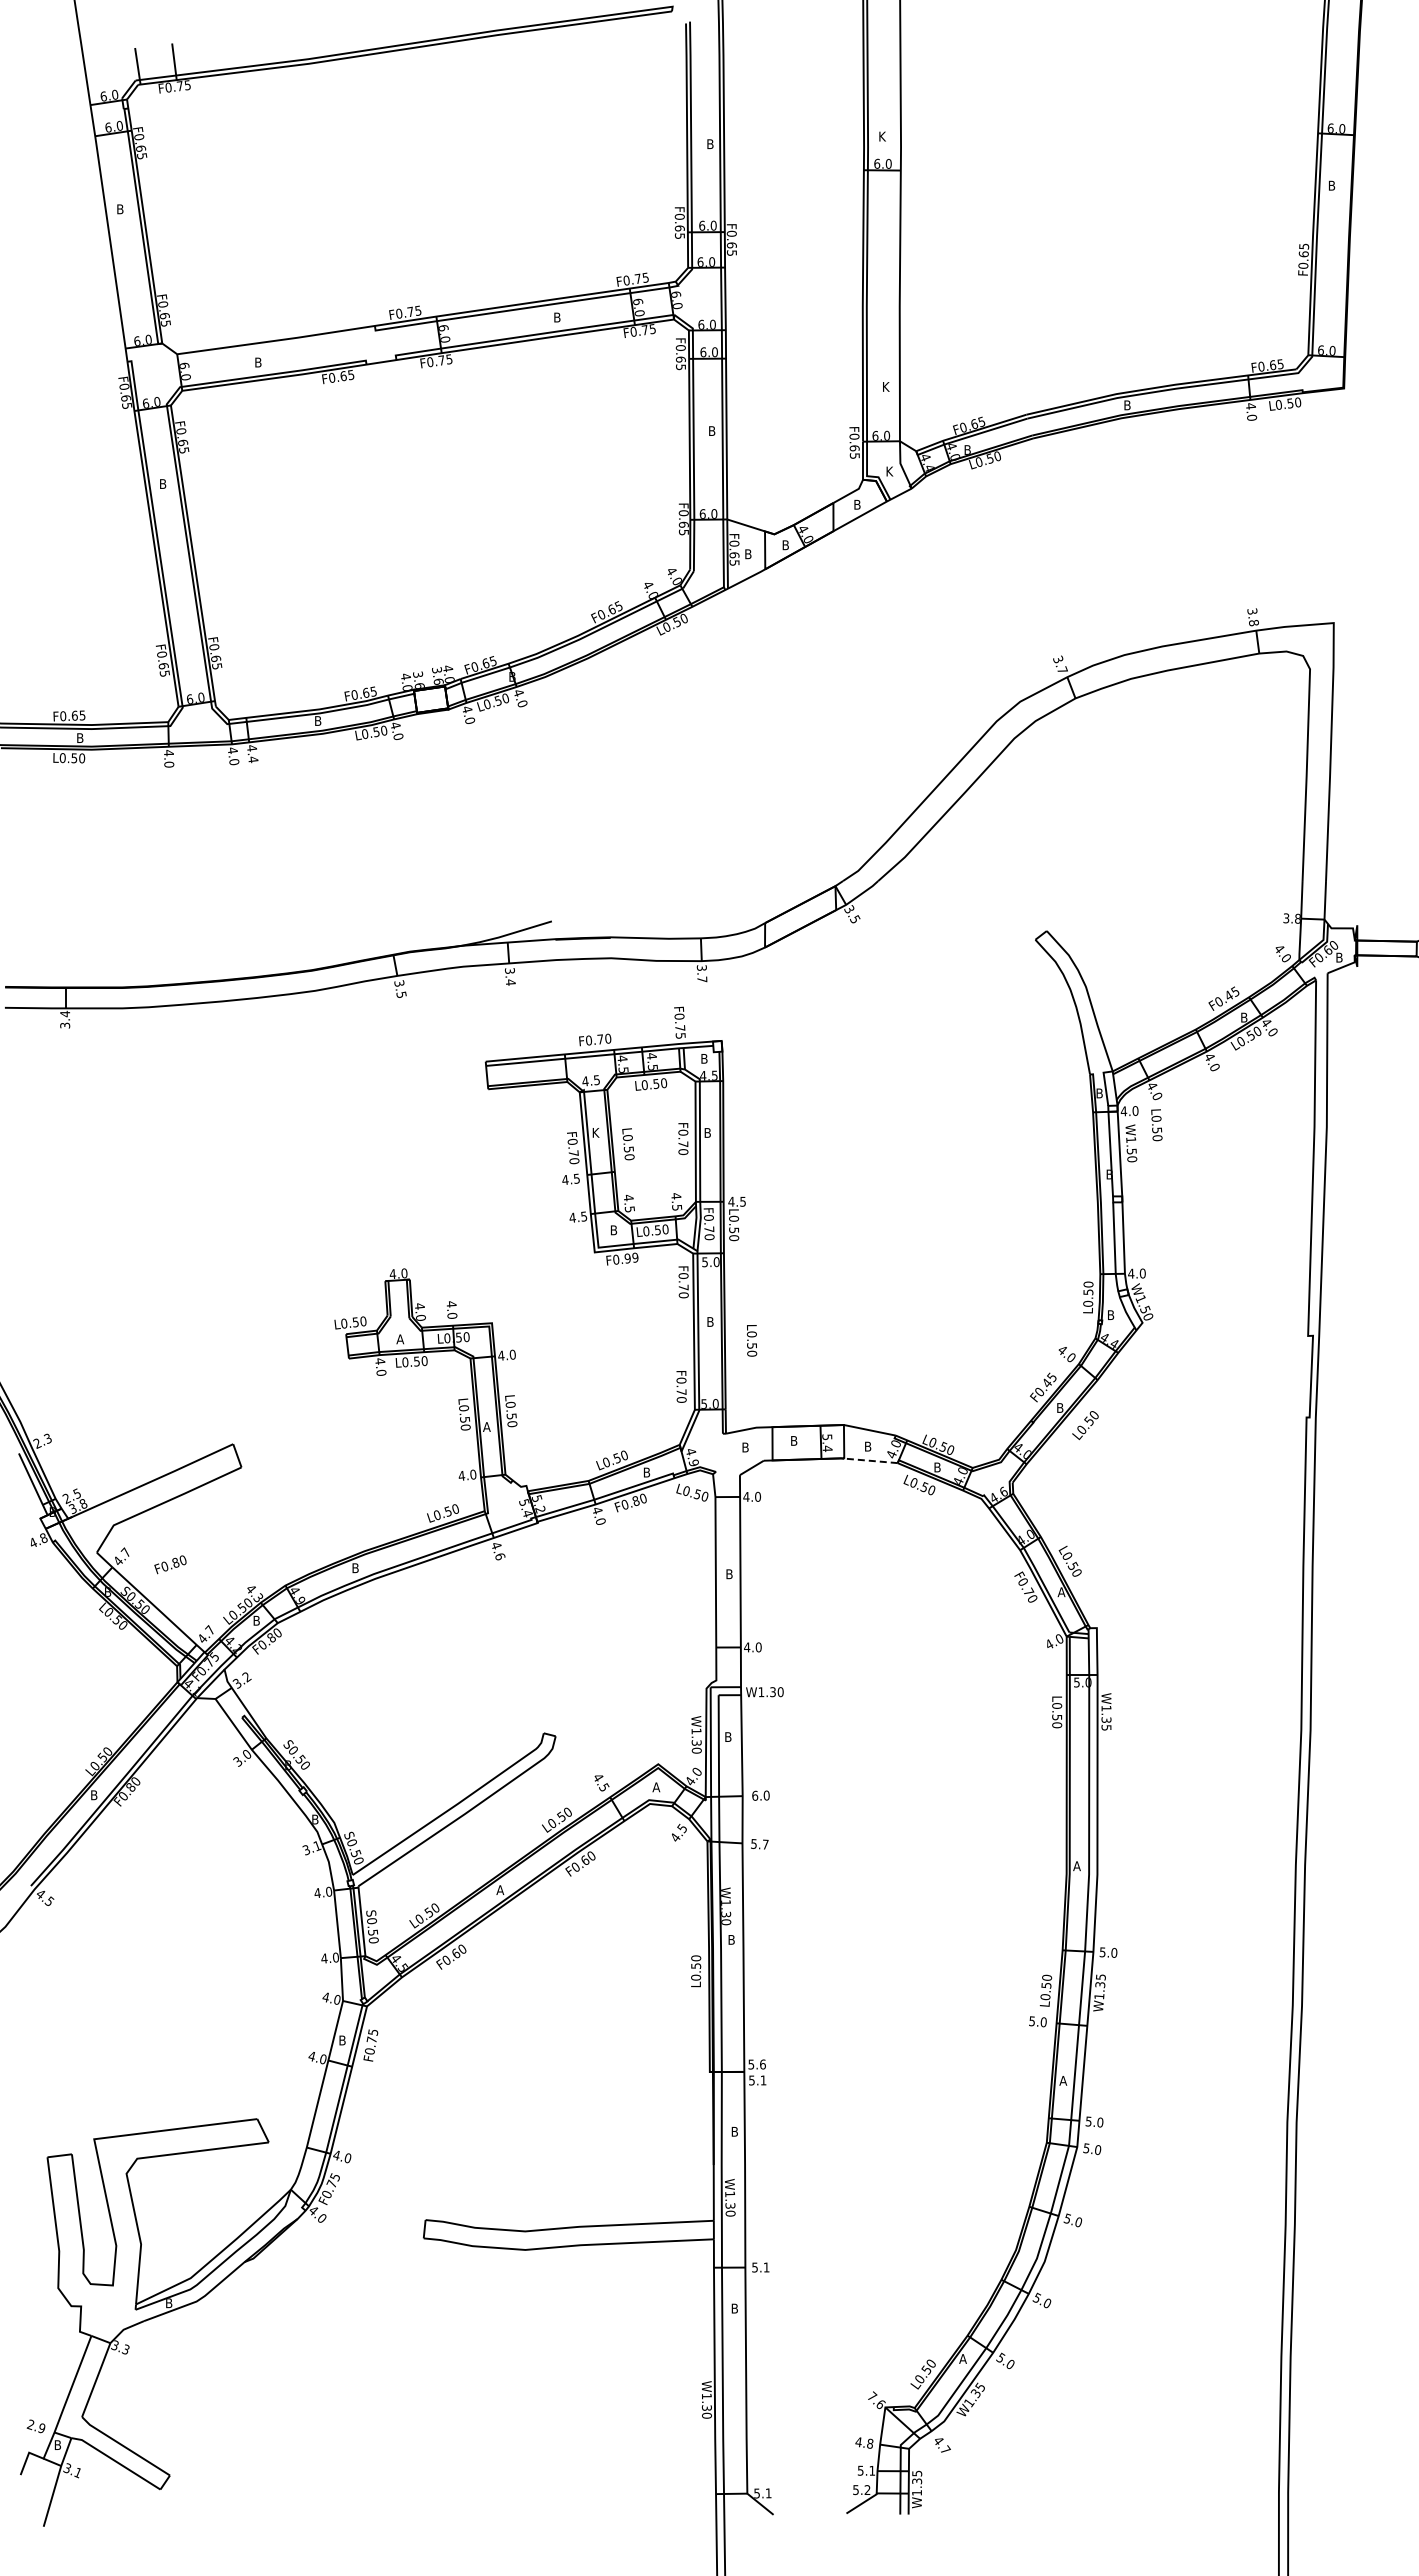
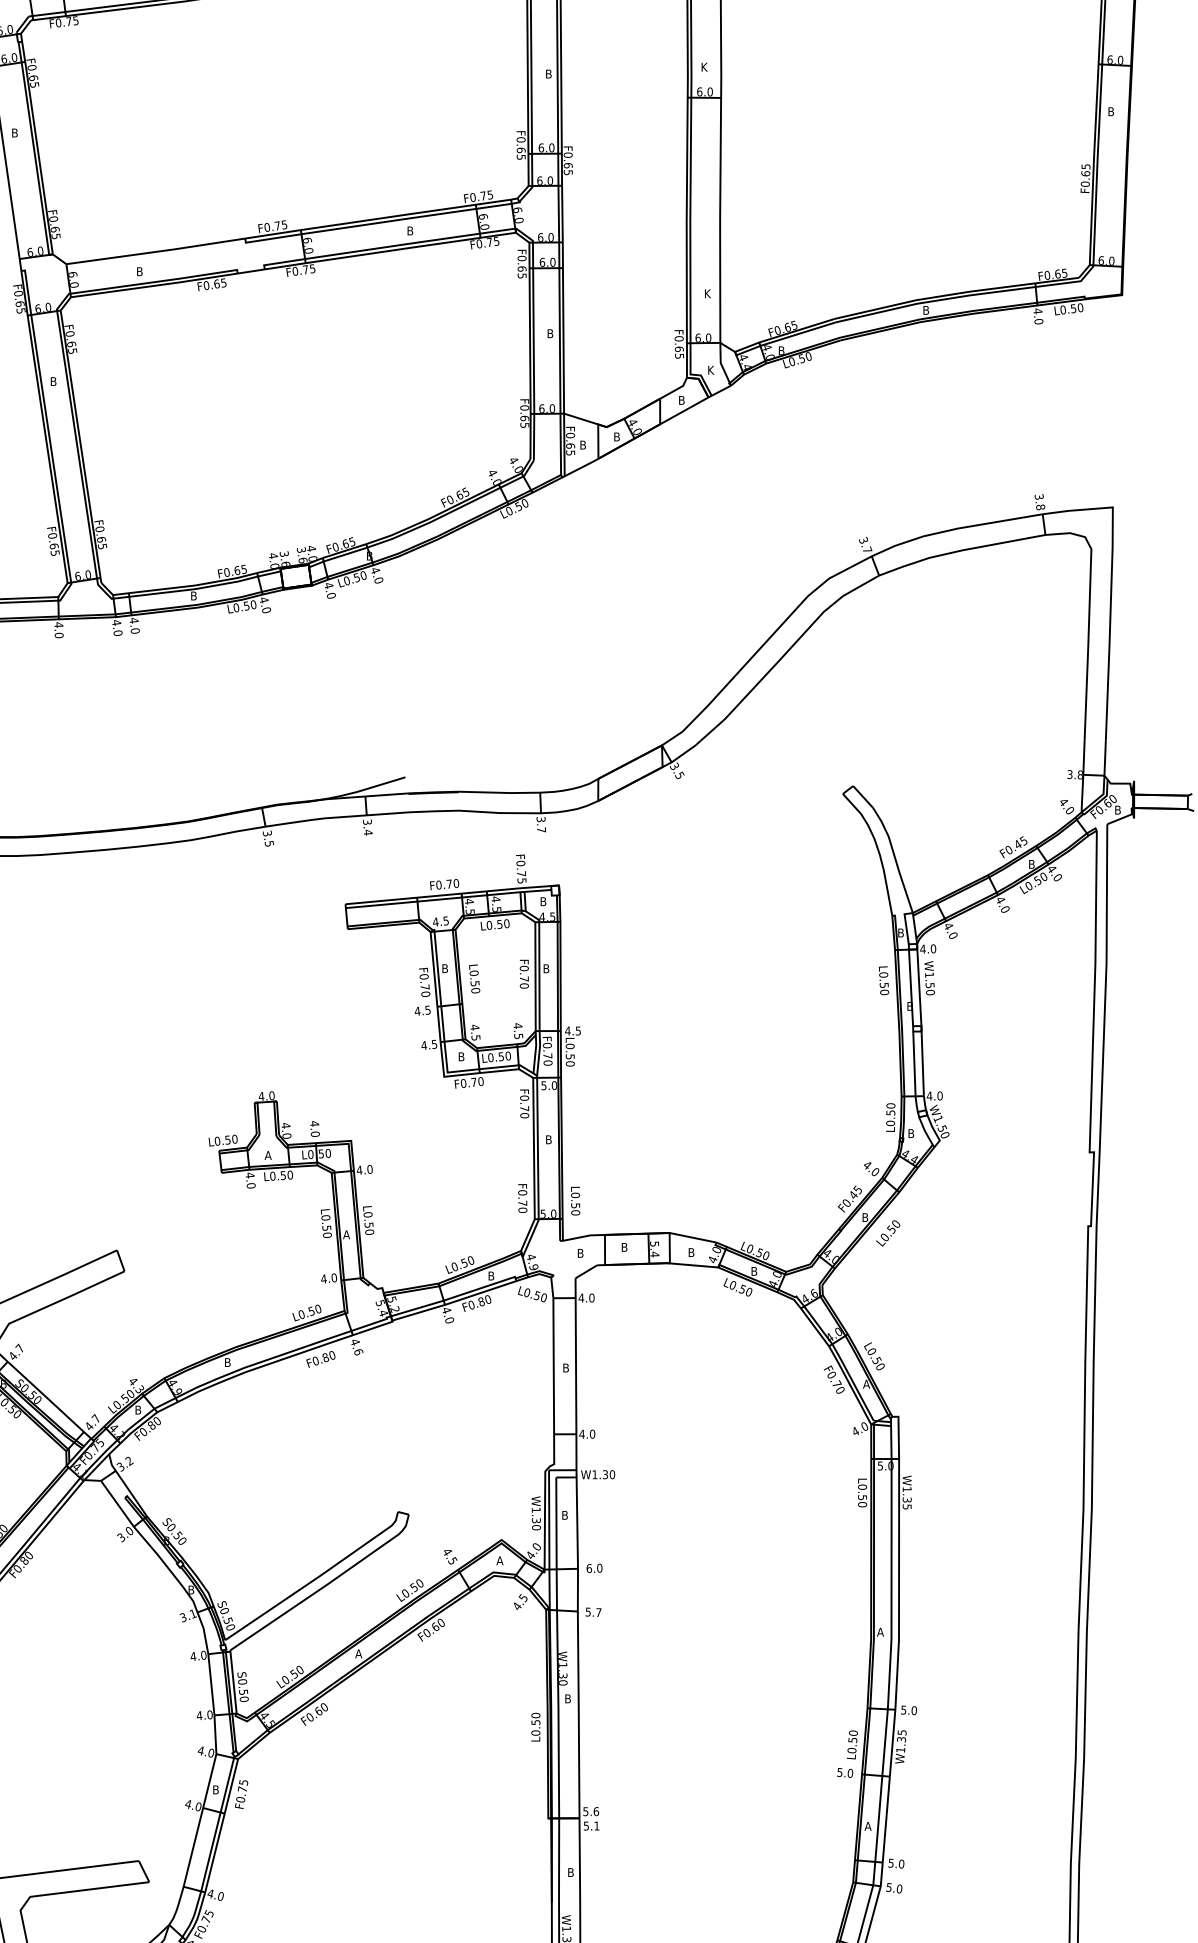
text: (253, 759) -> (135, 630), 4.4 -> 4.0
text: (1156, 1125) -> (883, 981), moved
text: (596, 1132) -> (445, 968), K -> B
text: (631, 1258) -> (477, 1082), F0.99 -> F0.70
text: (752, 1340) -> (576, 1200), moved
line: (870, 1460) -> (693, 1265), dashed -> solid
text: (170, 1564) -> (320, 1359), moved

